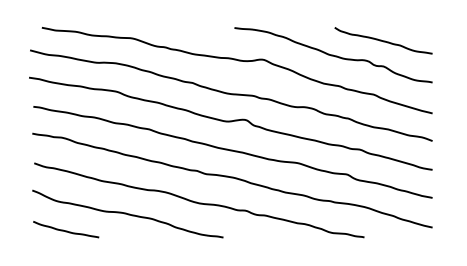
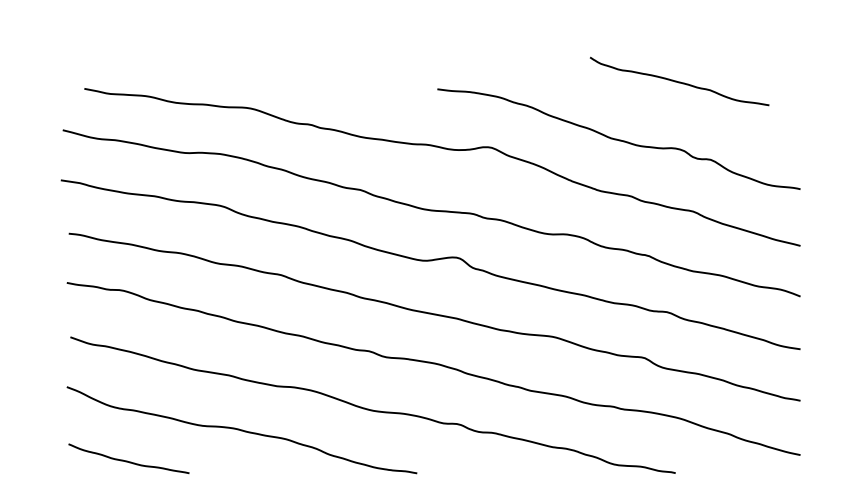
curve: (383, 40) -> (679, 81), moved

